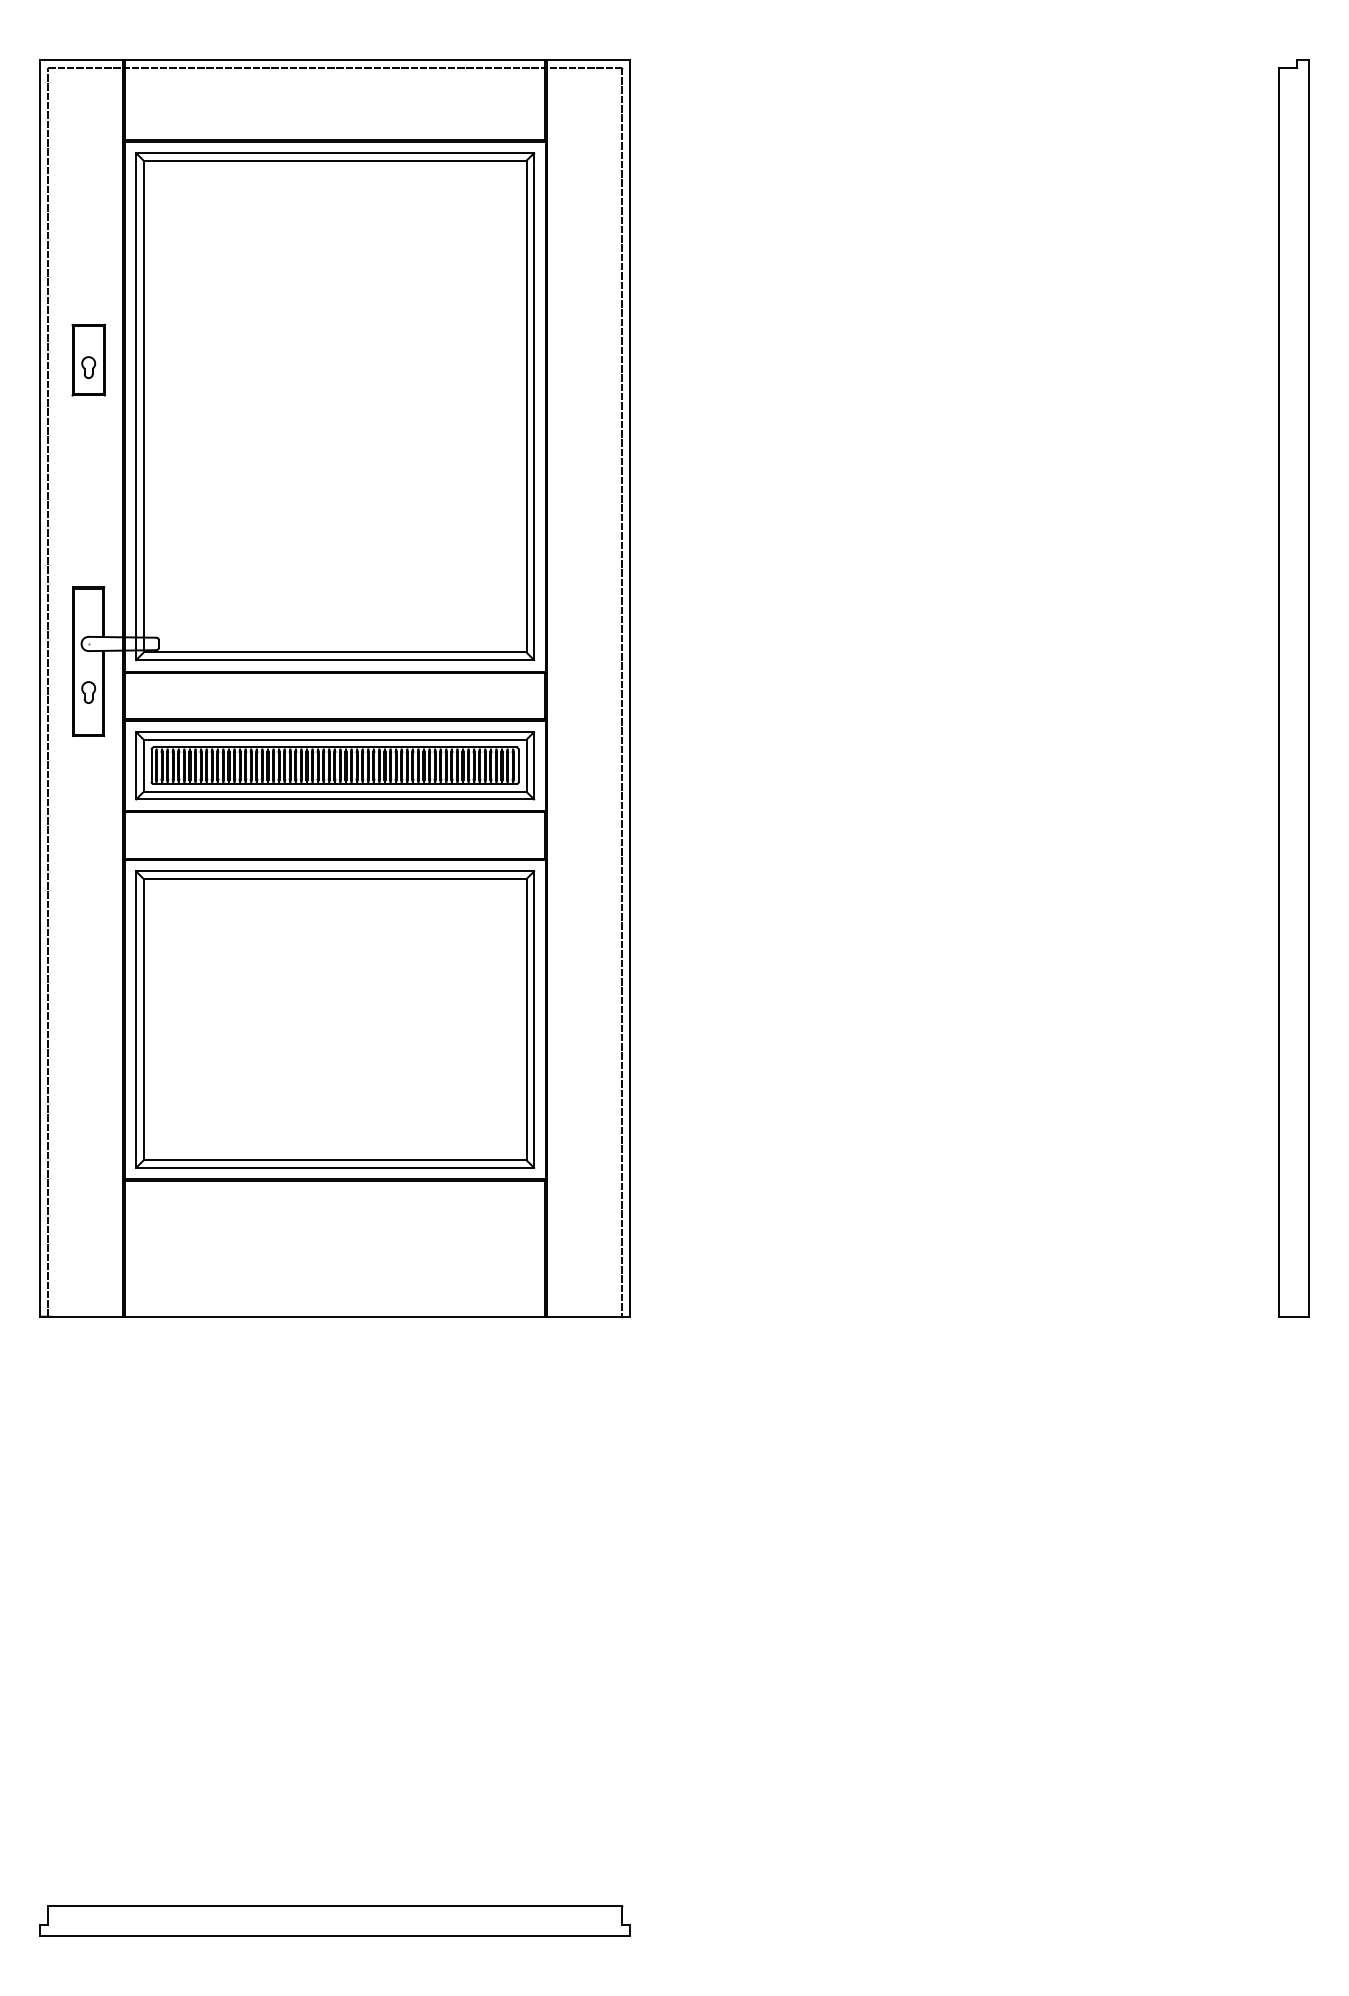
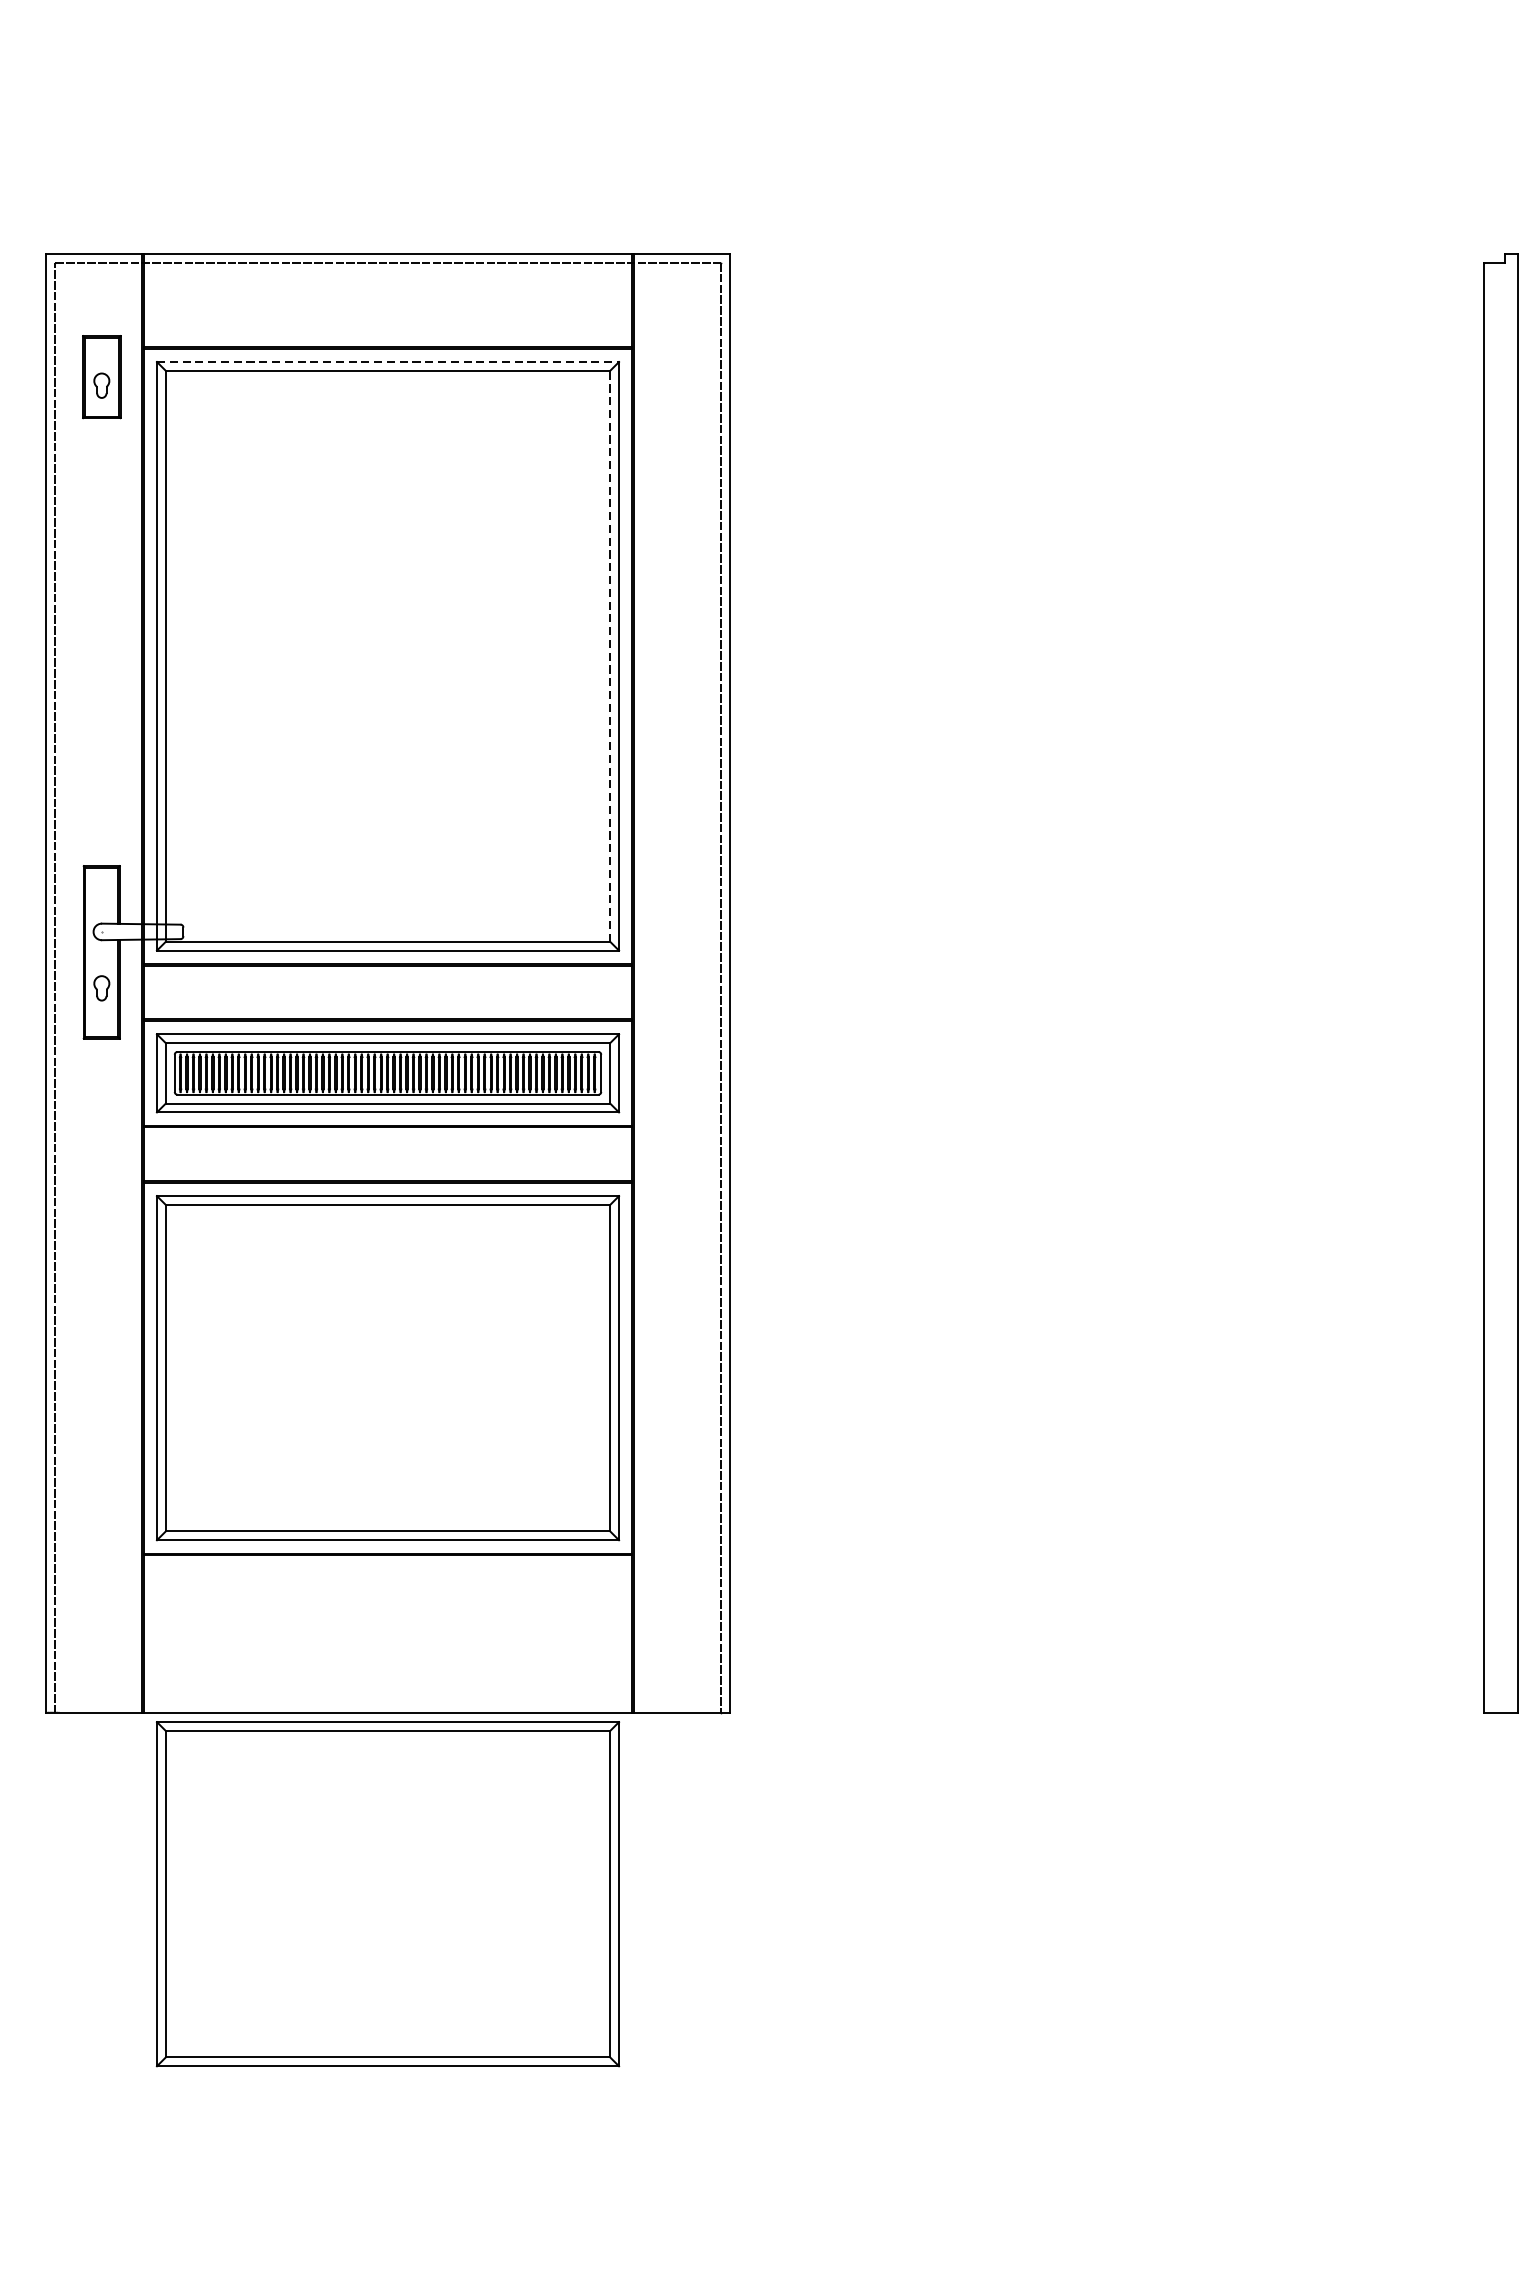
line: (335, 153) -> (388, 362), solid -> dashed
part: (88, 359) -> (101, 376), moved
line: (526, 406) -> (610, 656), solid -> dashed
part: (335, 1472) -> (388, 1893), added

